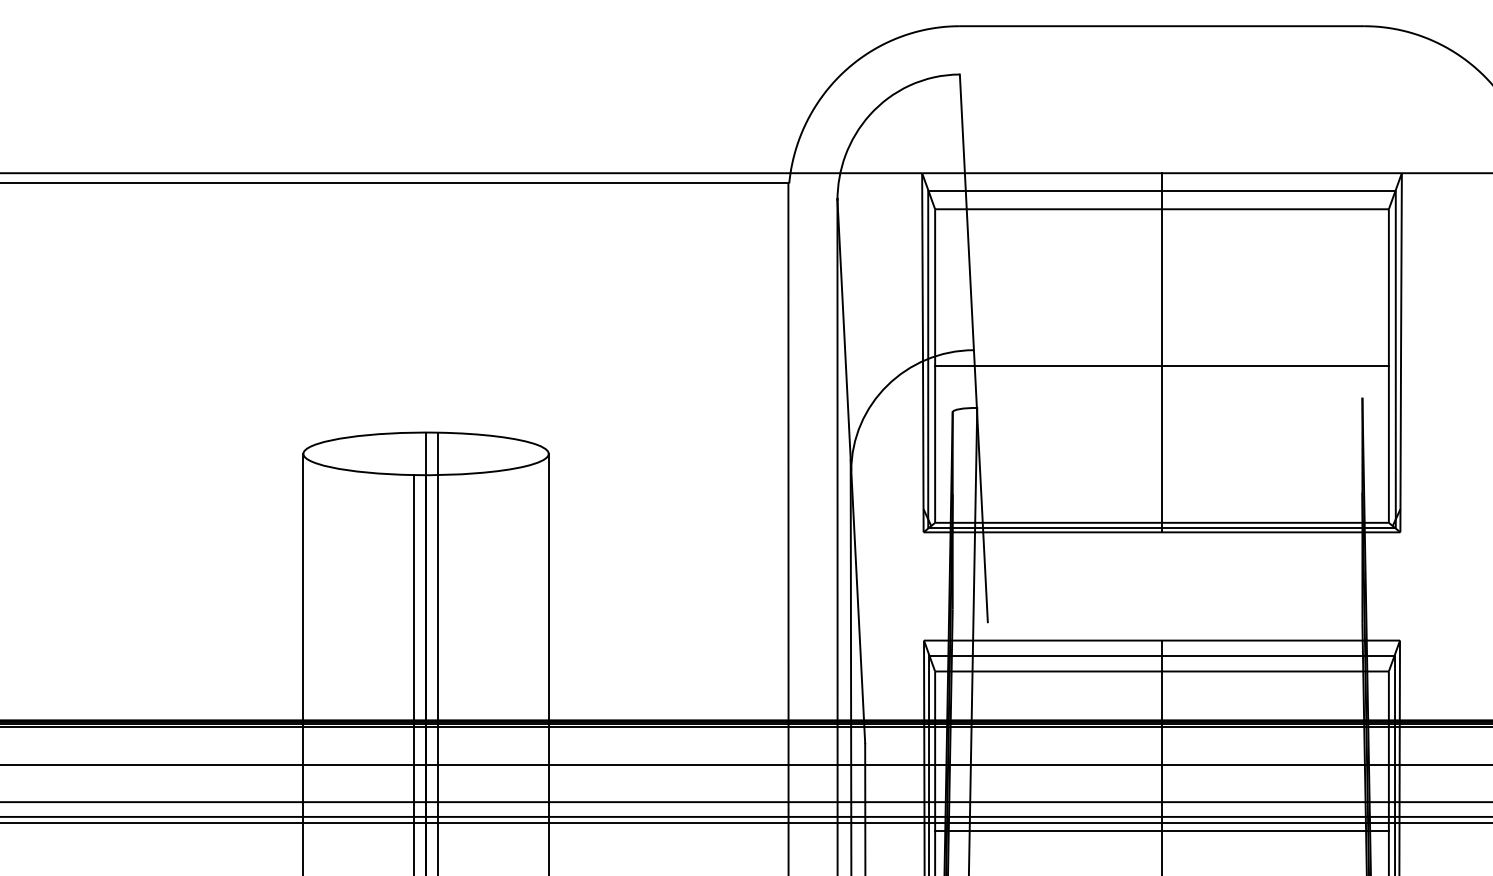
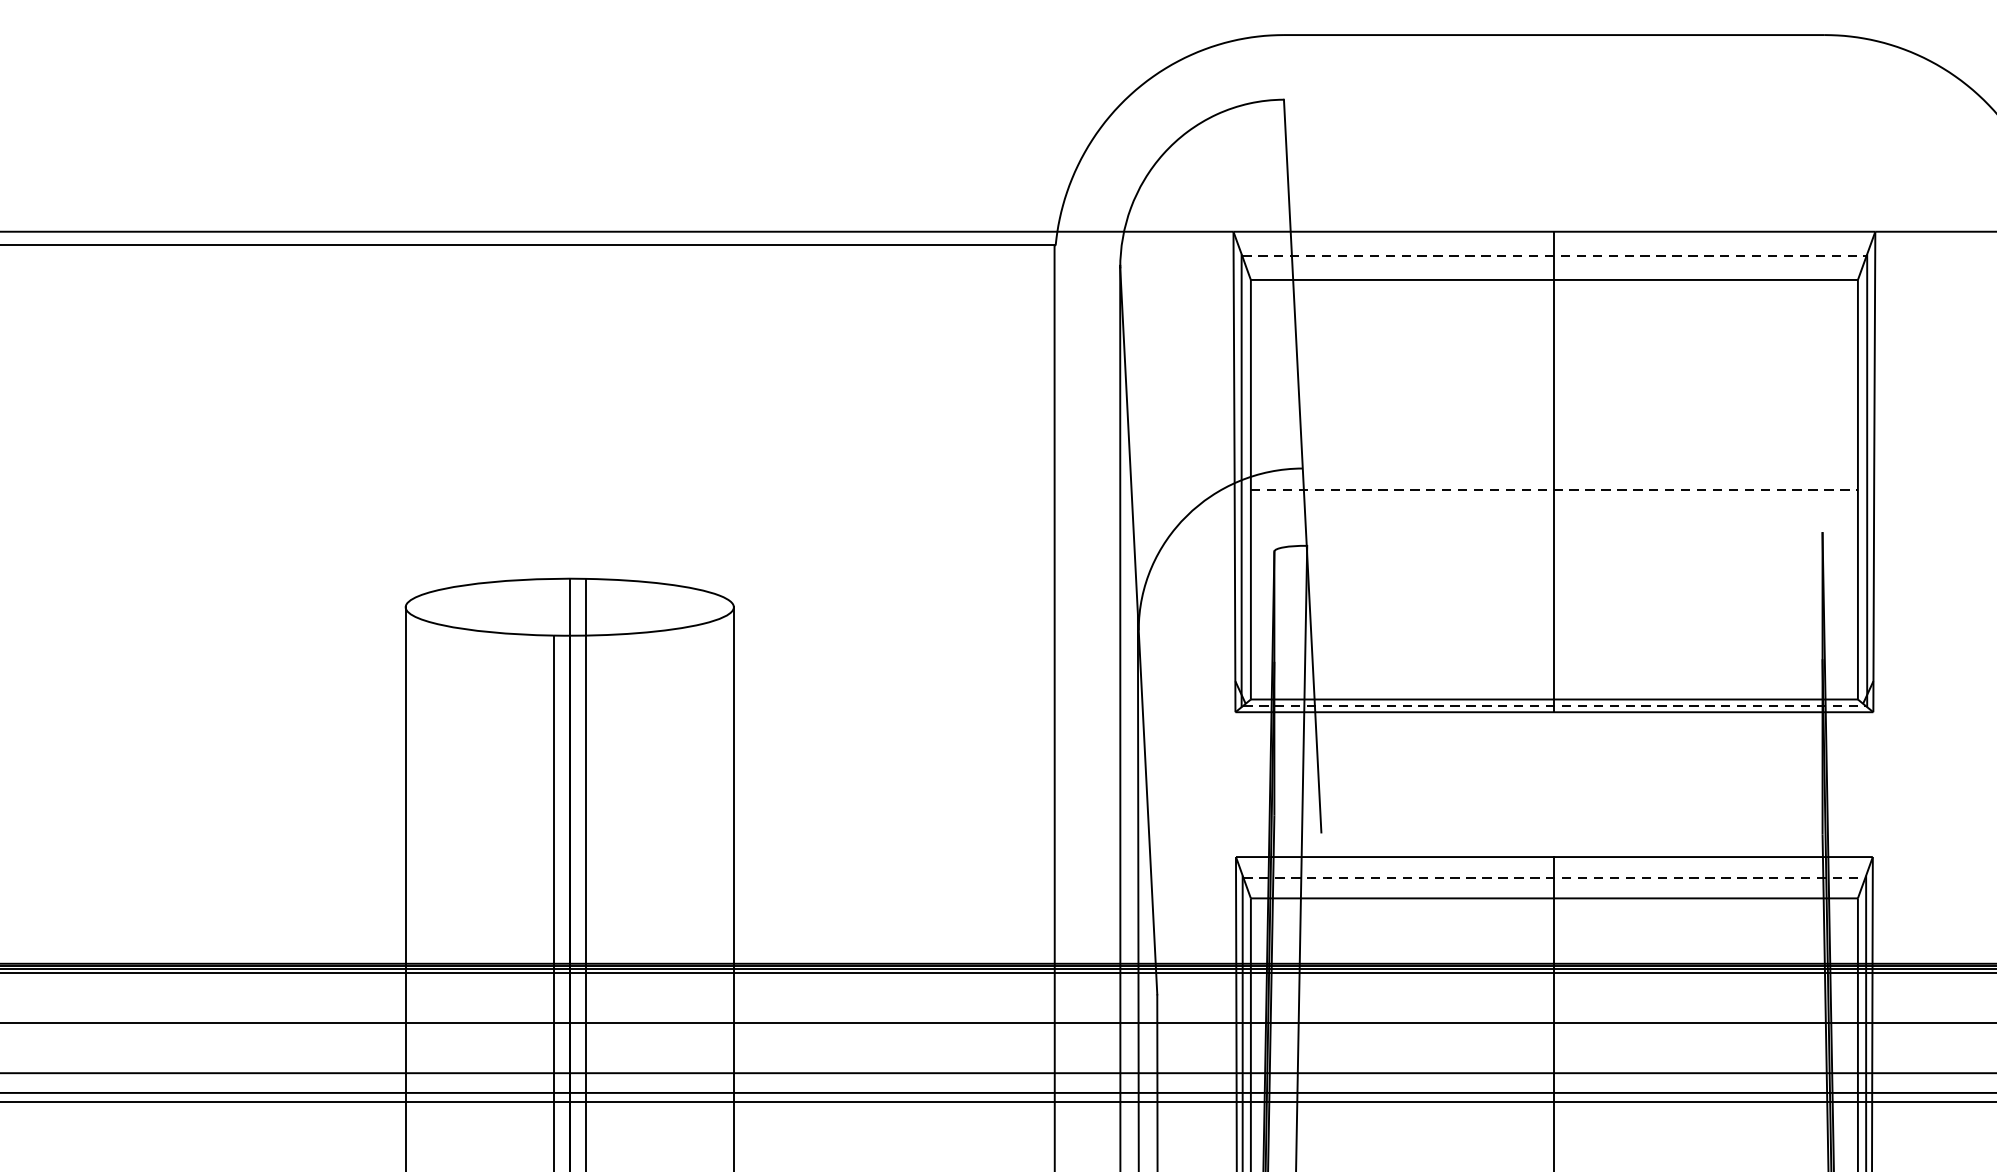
line: (1162, 191) -> (1555, 256), solid -> dashed
line: (1162, 366) -> (1555, 490), solid -> dashed
line: (1162, 527) -> (1555, 705), solid -> dashed
line: (1162, 656) -> (1555, 878), solid -> dashed
line: (1161, 830) -> (1553, 1111), removed

